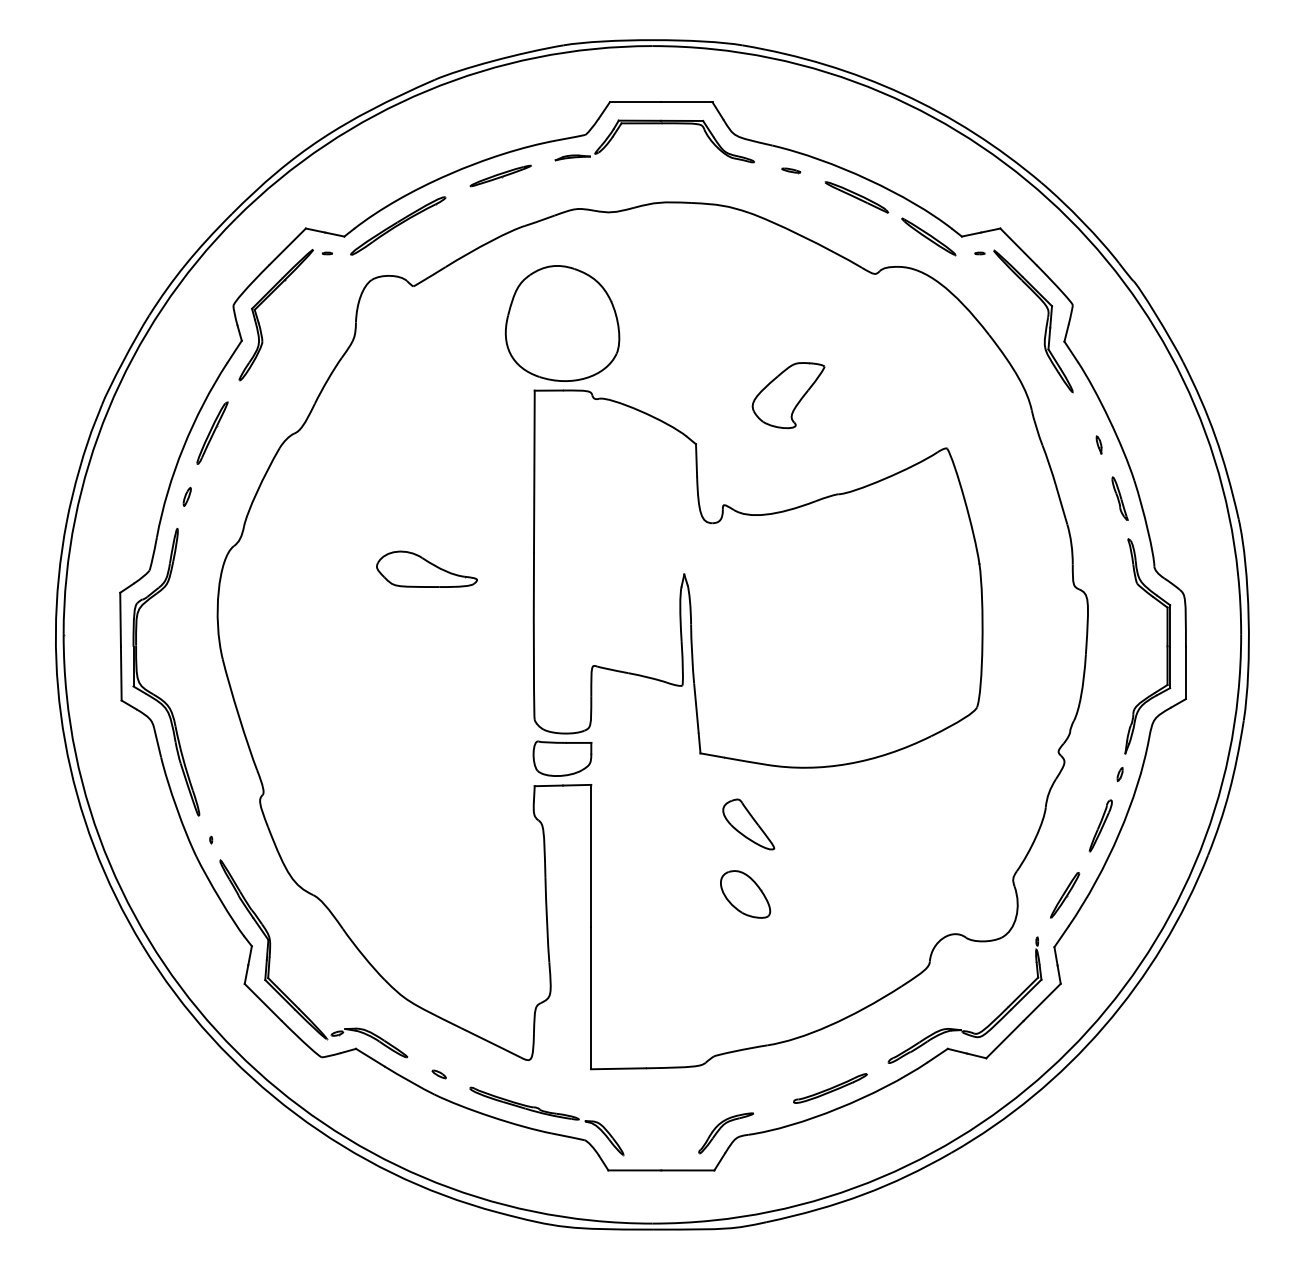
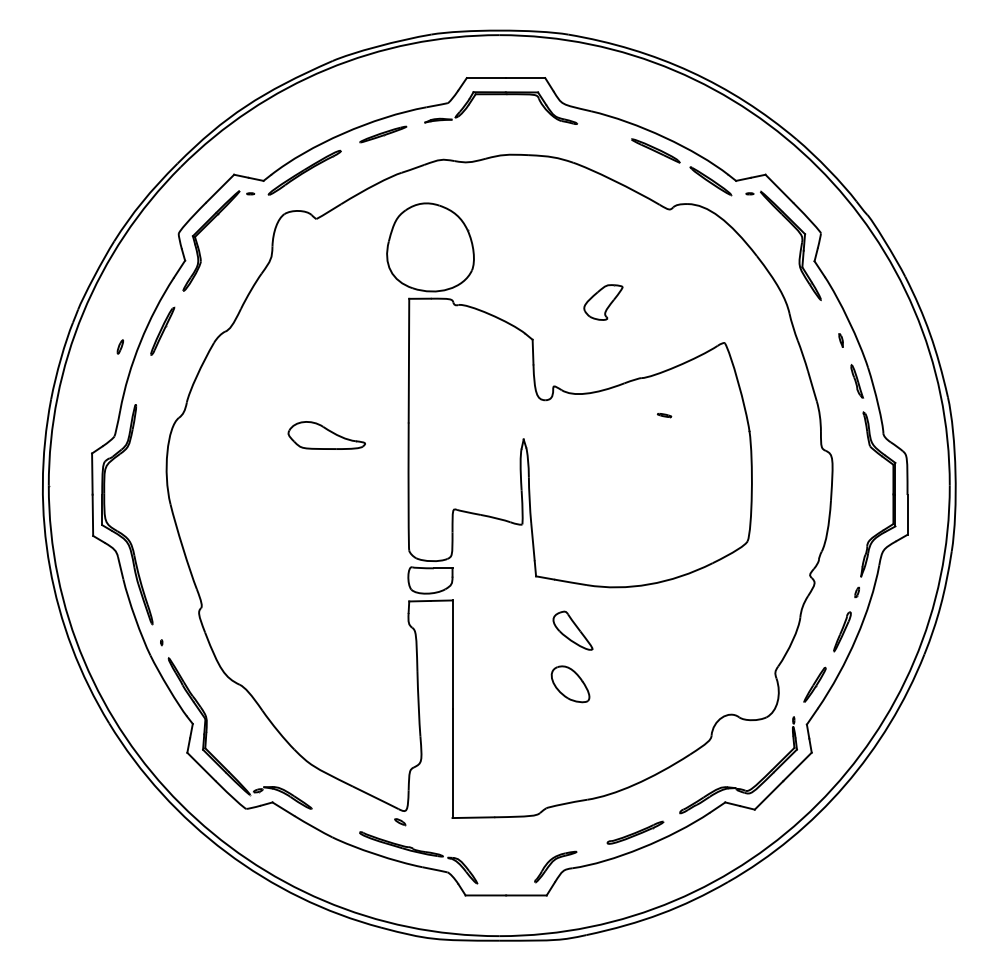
part: (791, 170) -> (664, 415), moved
part: (788, 395) -> (603, 302), size x0.7
part: (187, 496) -> (120, 346), moved
part: (439, 1075) -> (400, 822), moved

